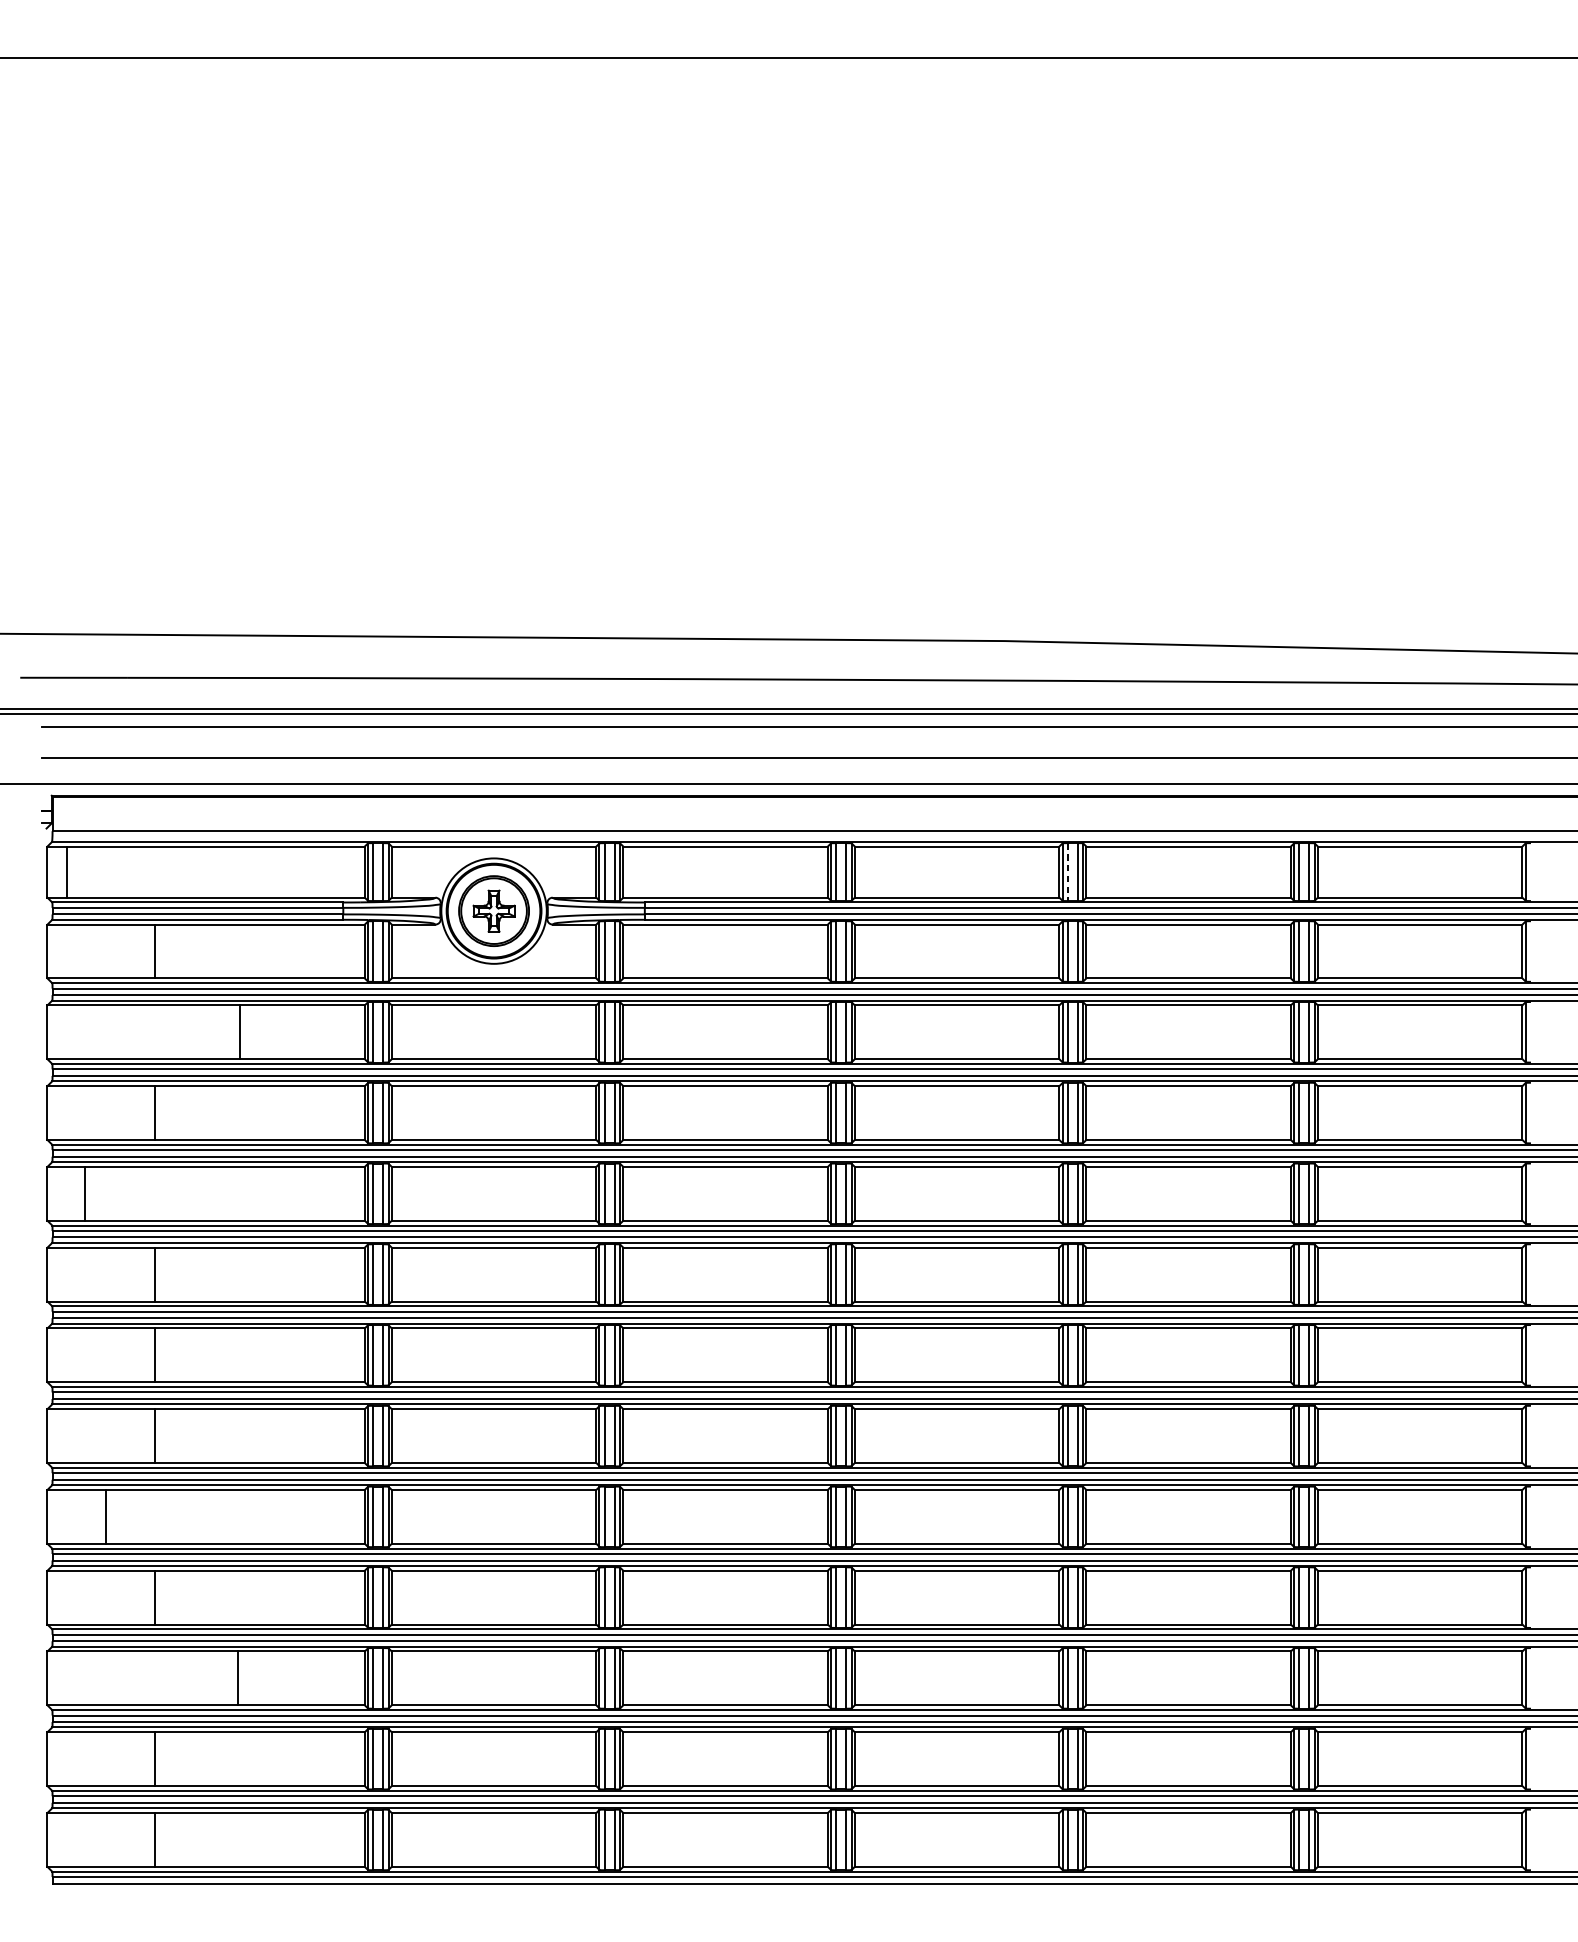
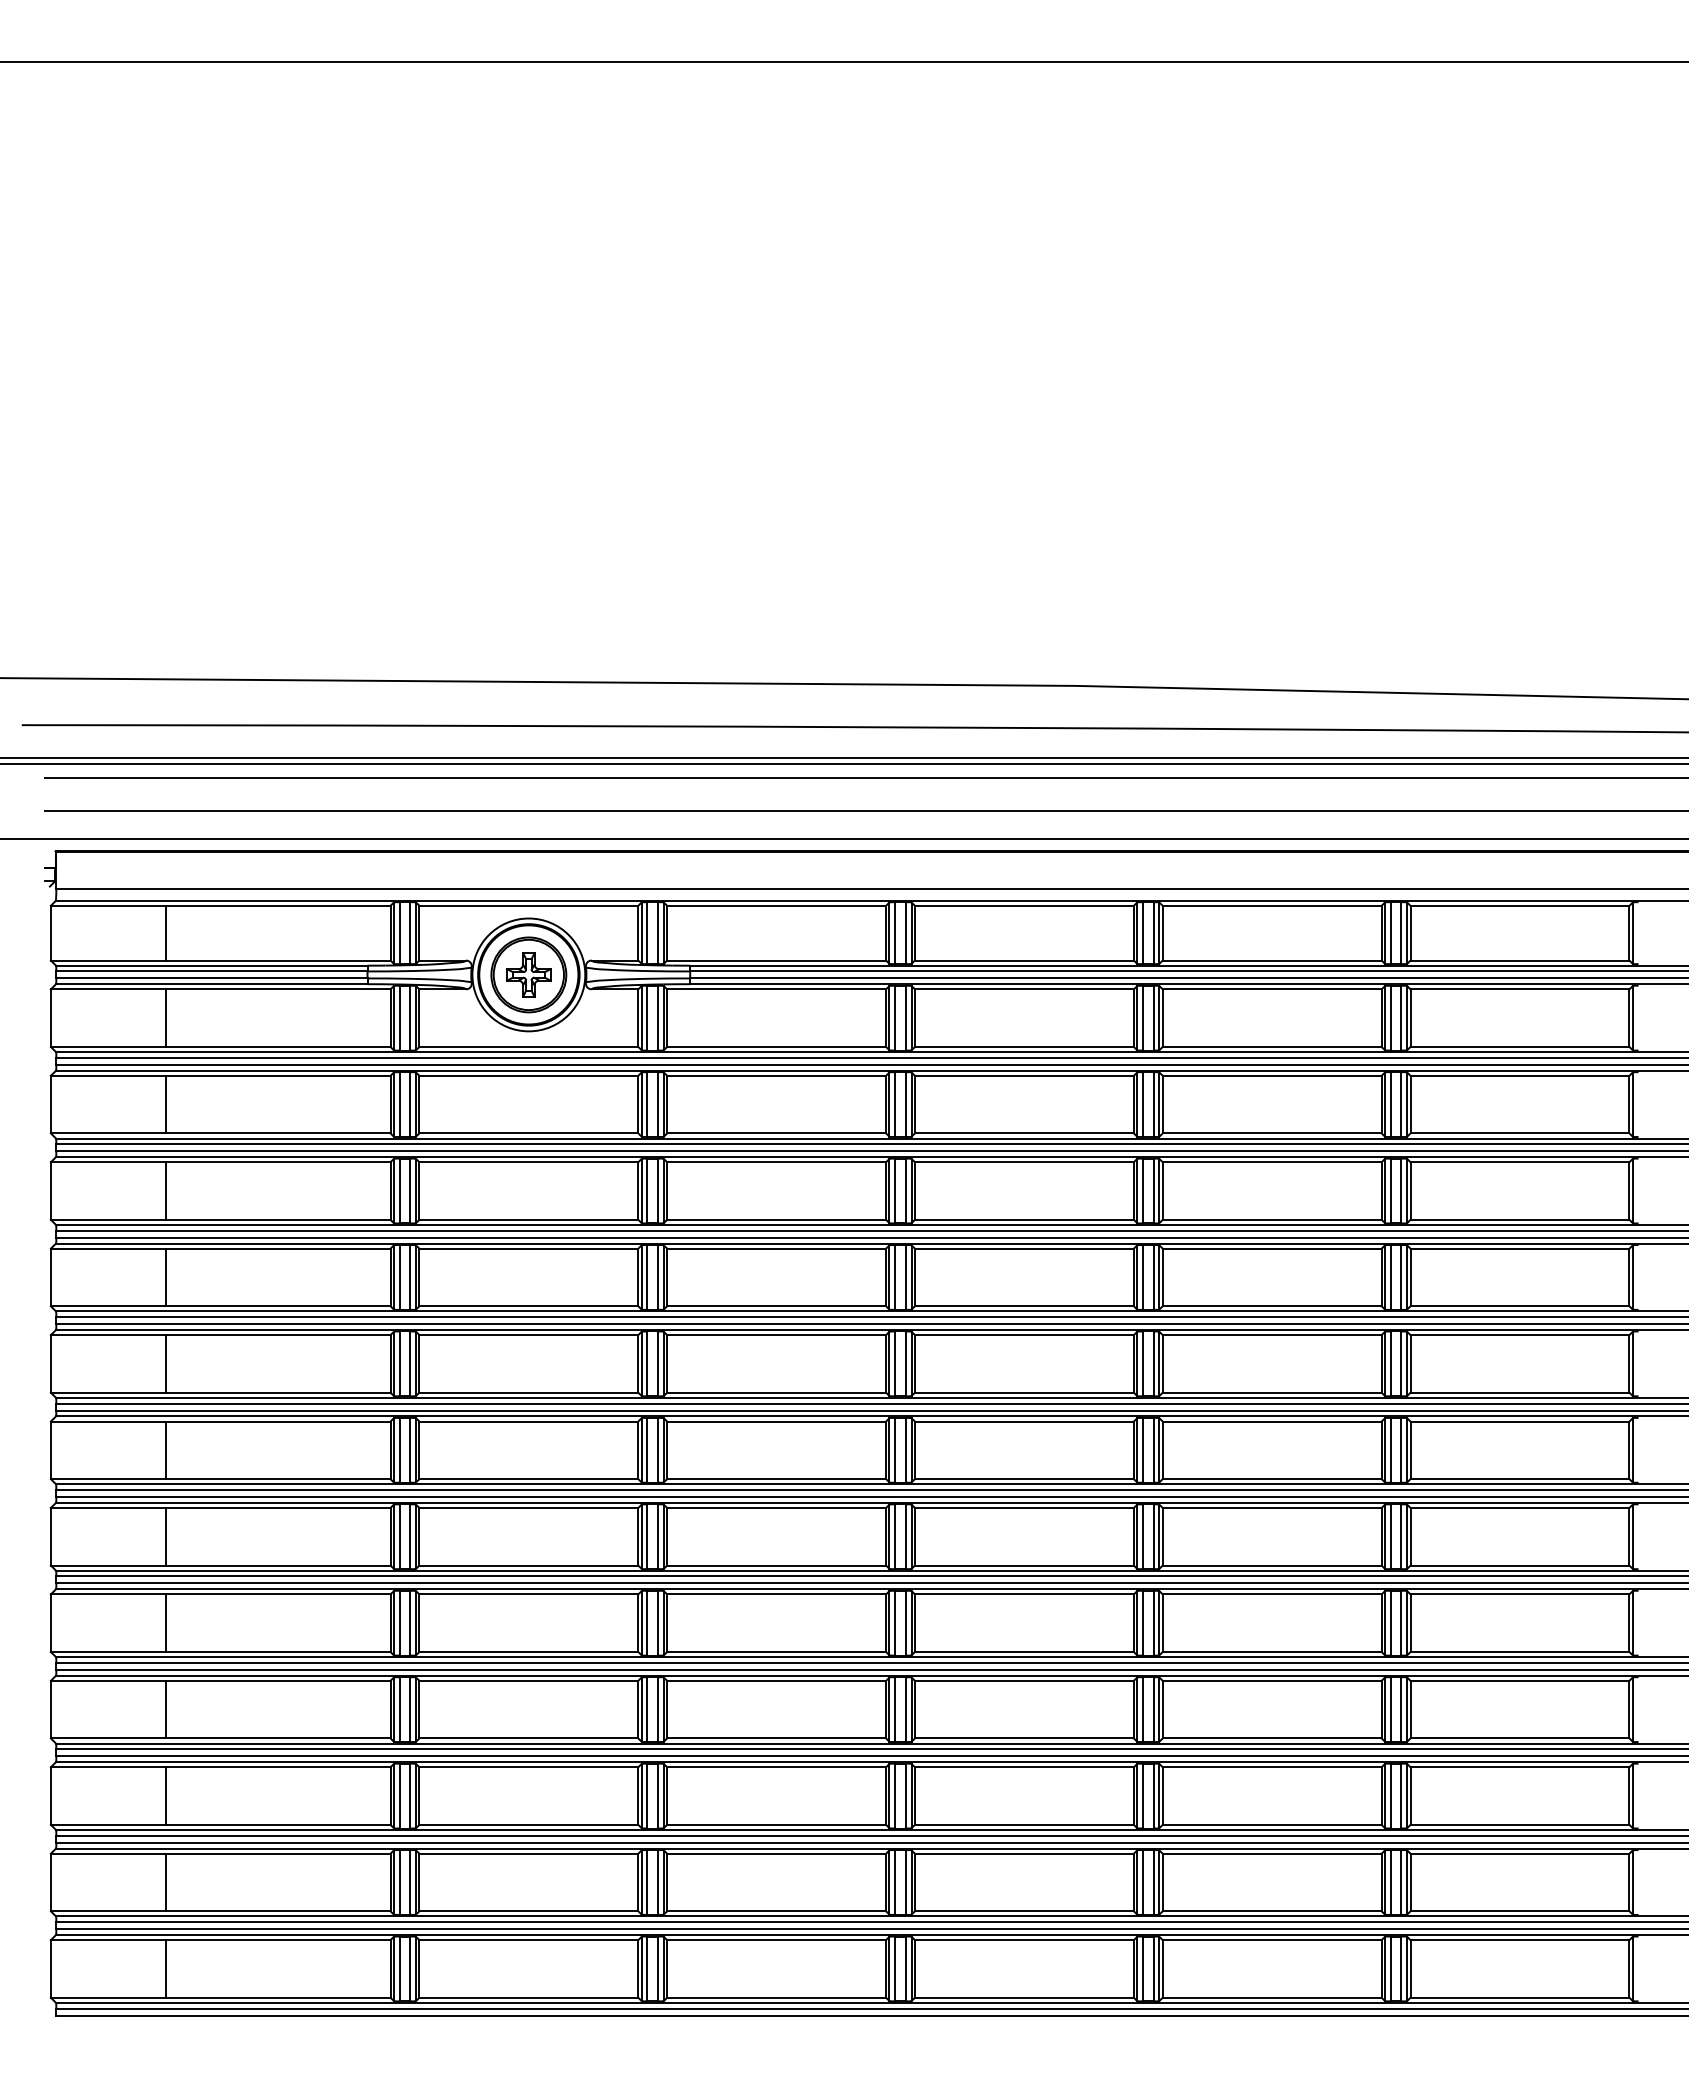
line: (66, 871) -> (165, 932), moved
line: (1068, 872) -> (1143, 933), dashed -> solid
line: (239, 1032) -> (165, 1104), moved
line: (84, 1193) -> (165, 1277), moved
line: (105, 1517) -> (165, 1623), moved
line: (237, 1677) -> (165, 1795), moved

